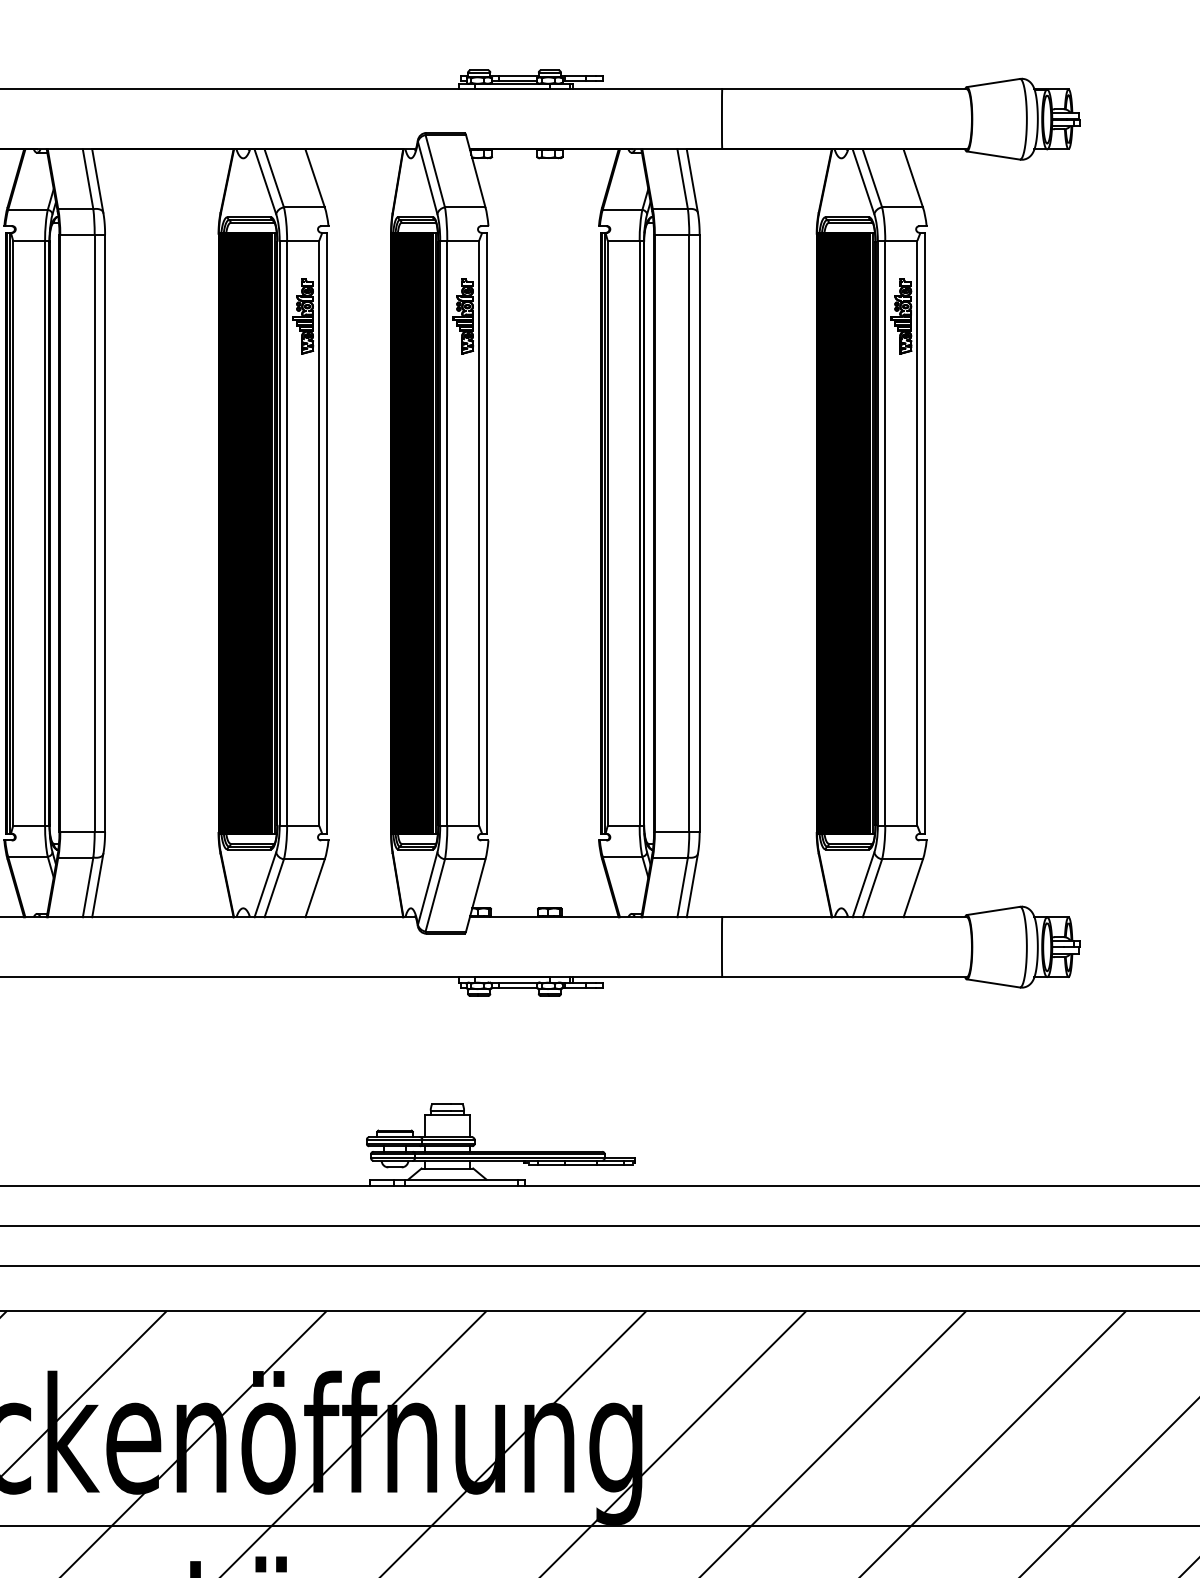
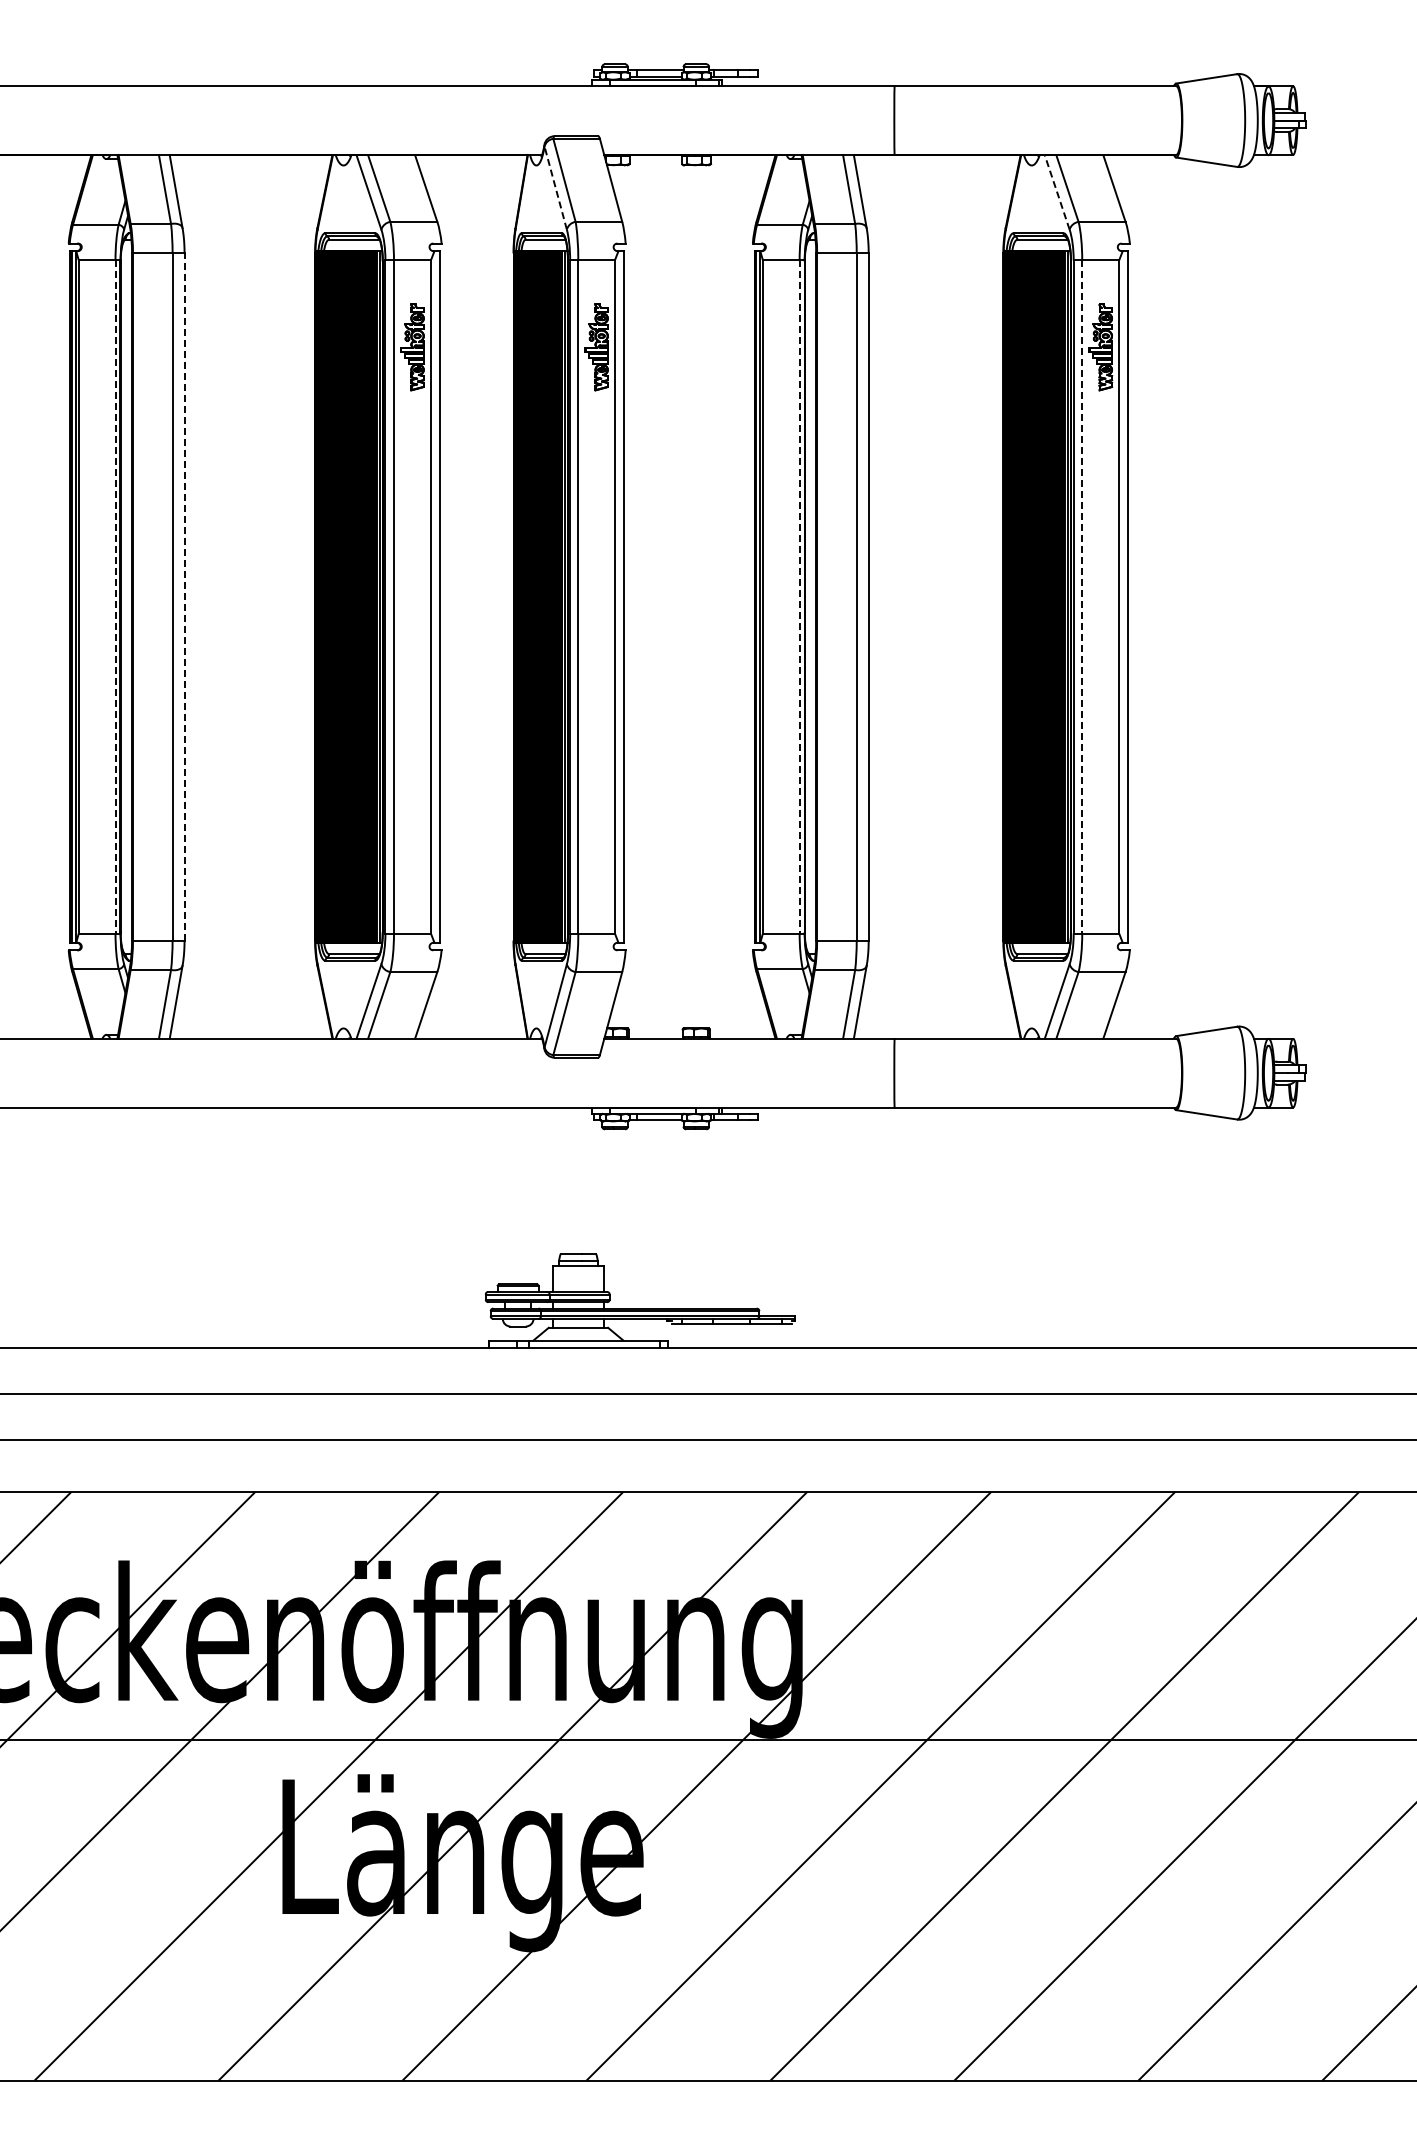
line: (427, 177) -> (555, 187), solid -> dashed
line: (863, 180) -> (1057, 191), solid -> dashed
line: (45, 532) -> (115, 596), solid -> dashed
line: (105, 532) -> (184, 596), solid -> dashed
line: (639, 532) -> (799, 596), solid -> dashed
line: (885, 532) -> (1082, 596), solid -> dashed

